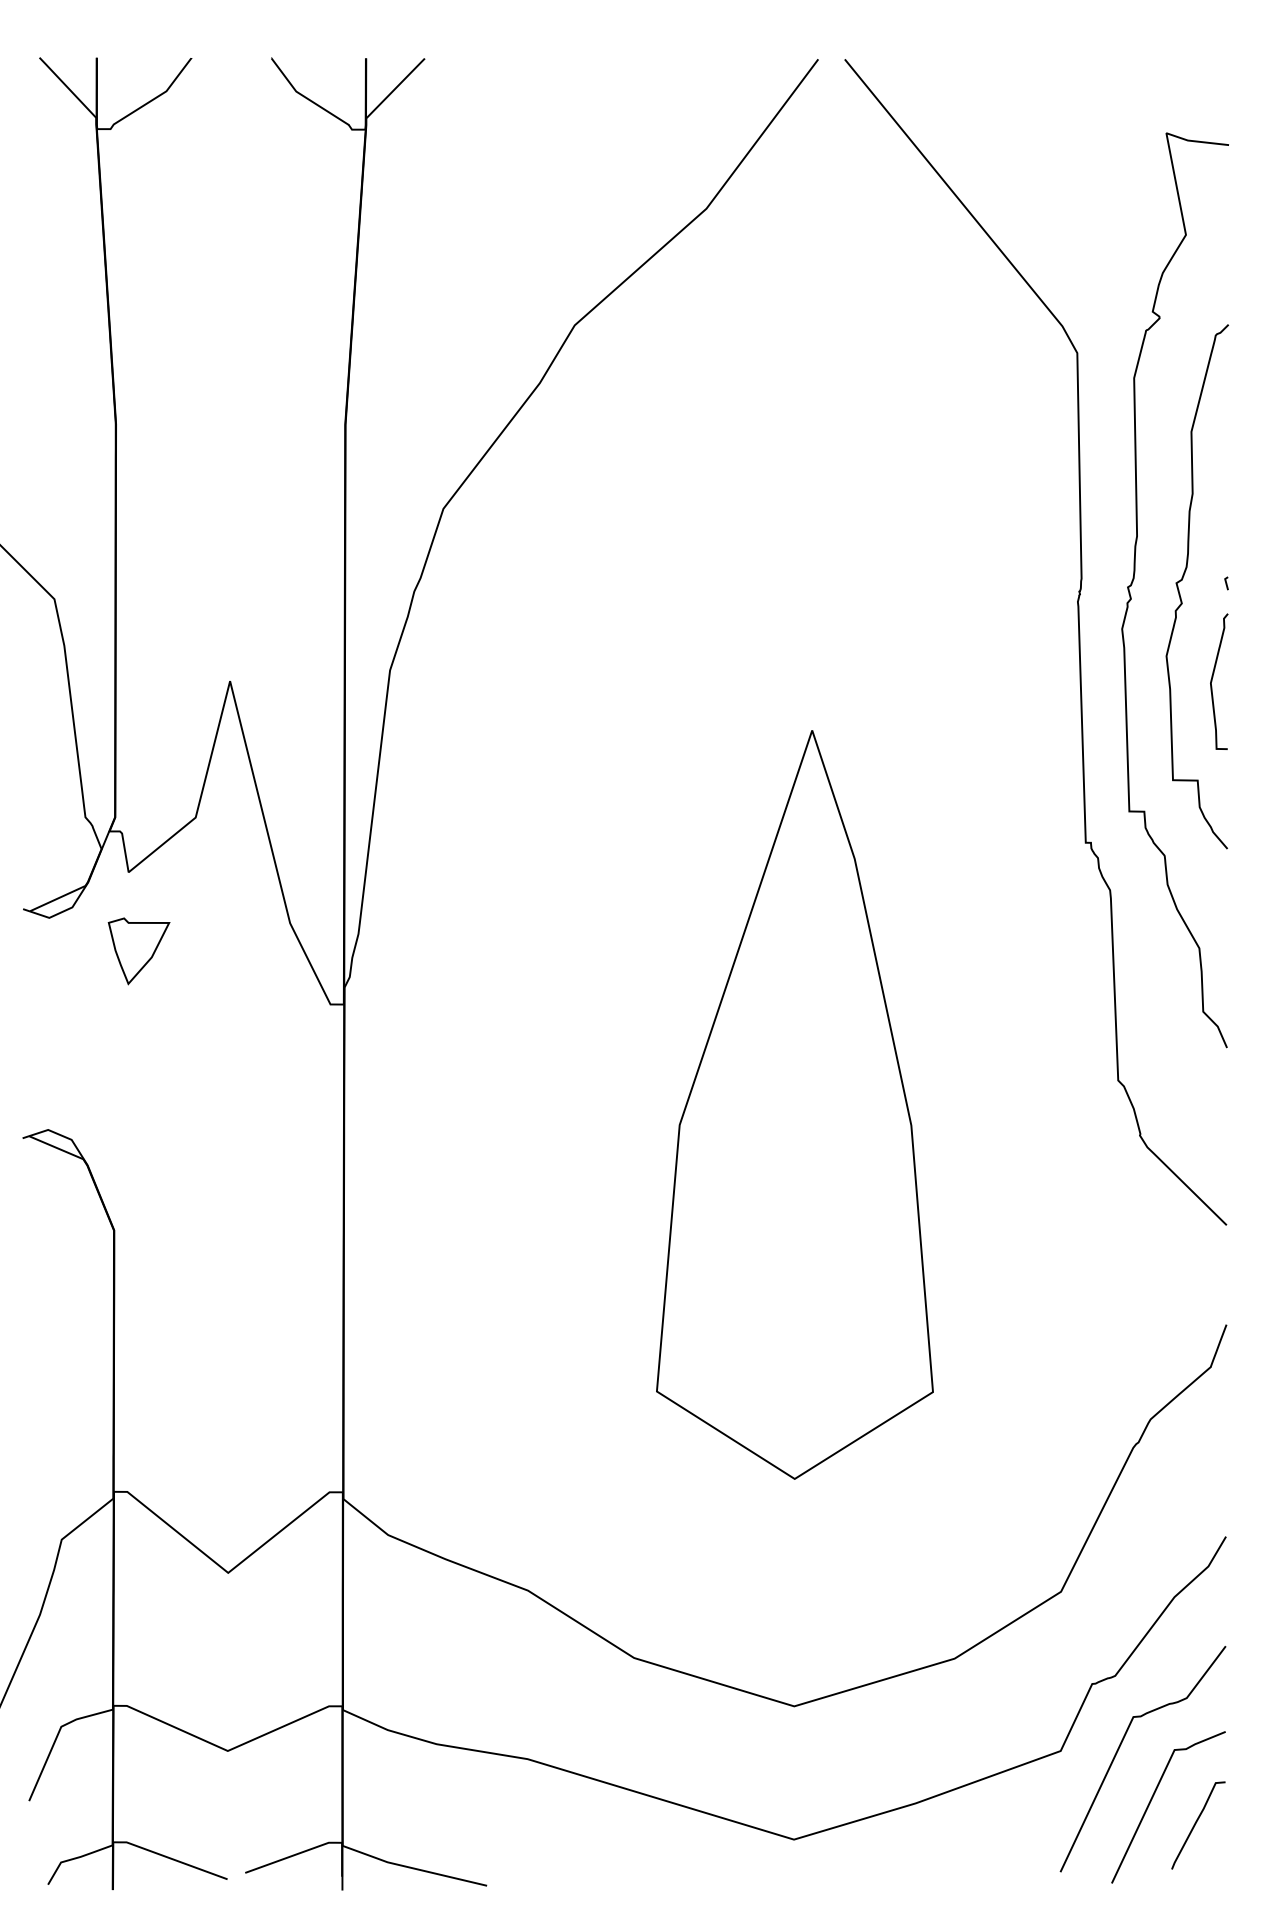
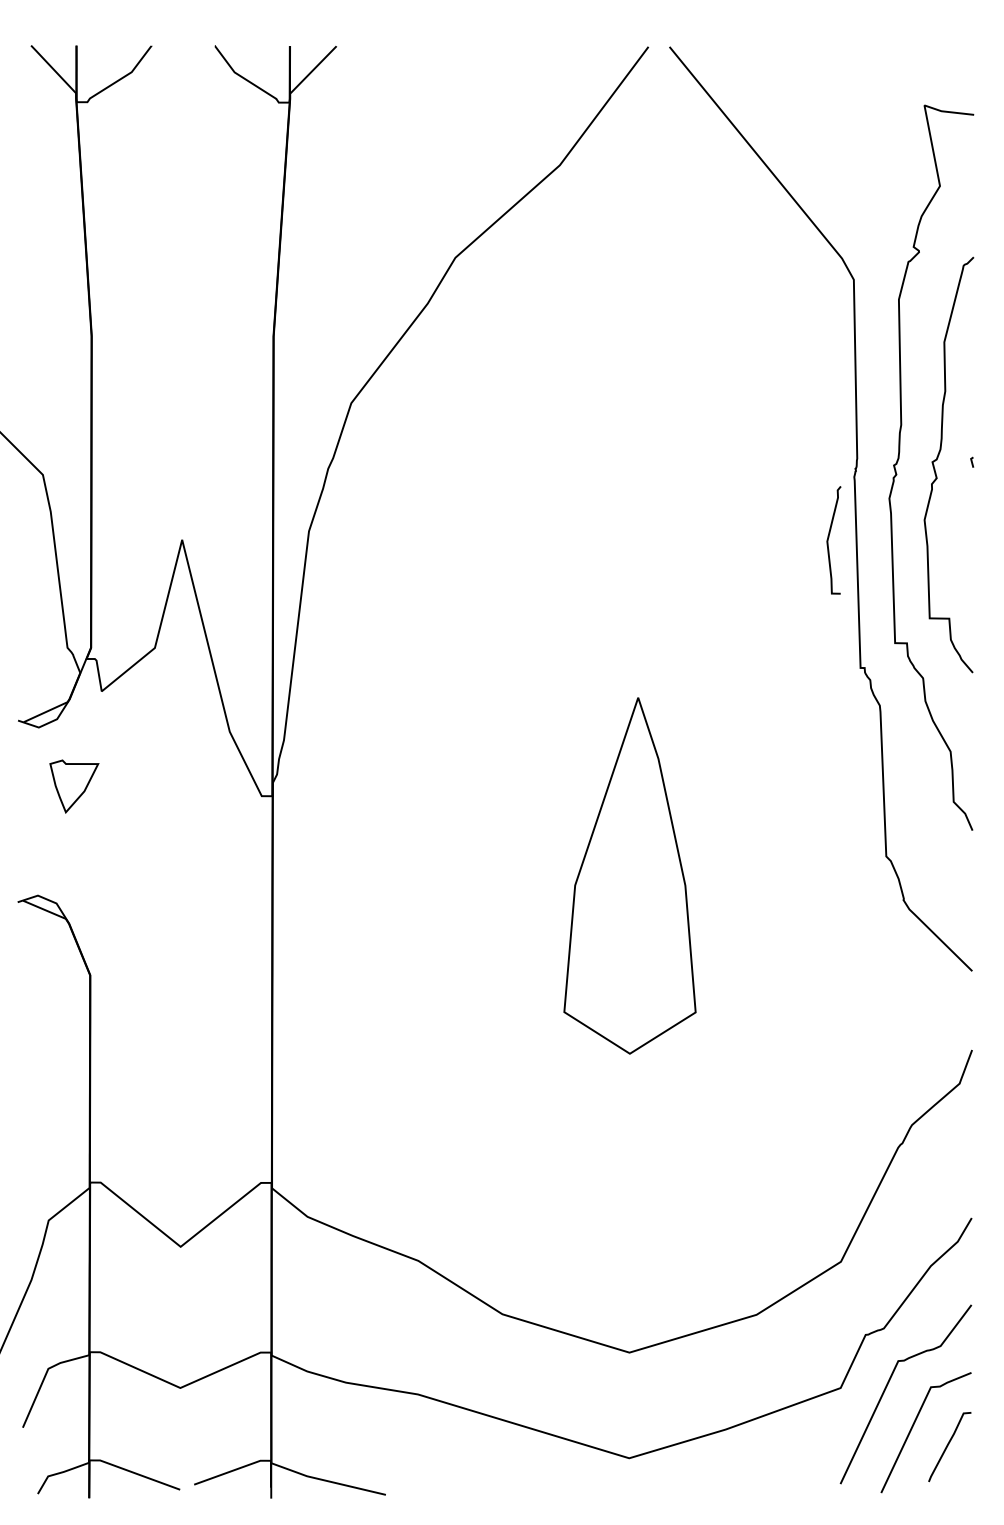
curve: (1212, 681) -> (828, 540), moved
part: (138, 951) -> (73, 786), moved
part: (794, 1104) -> (629, 875), size x0.6

